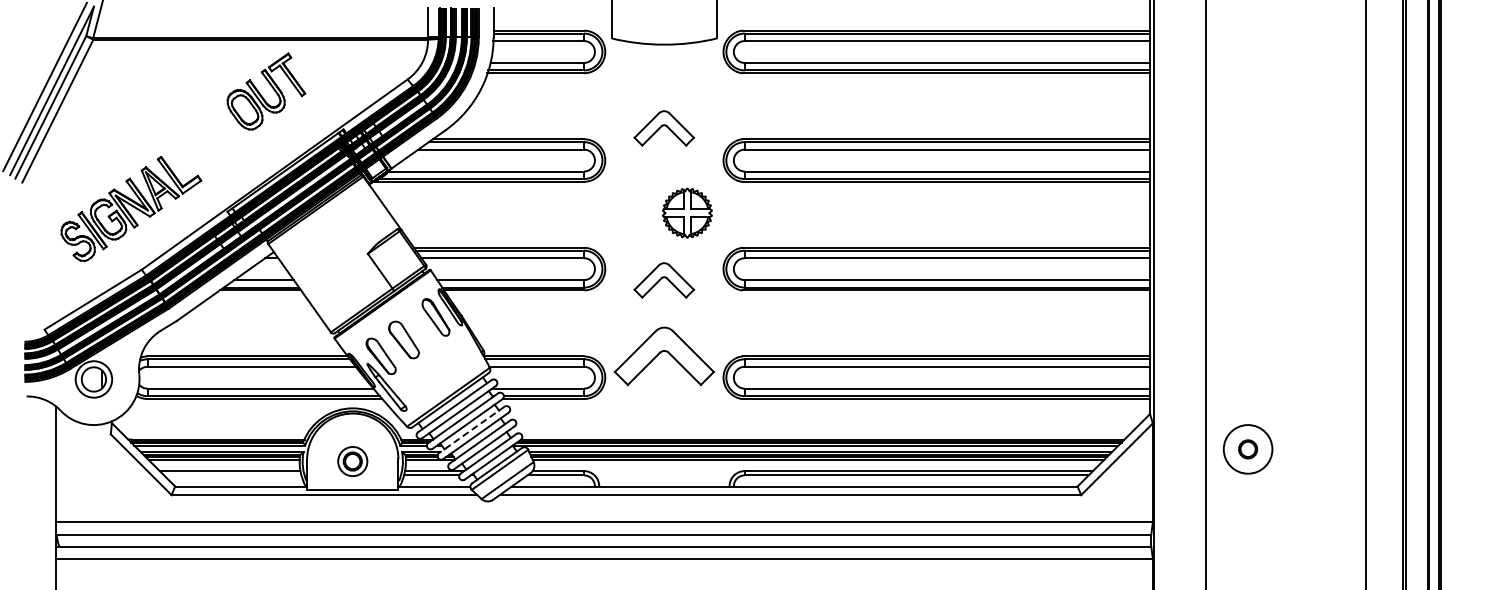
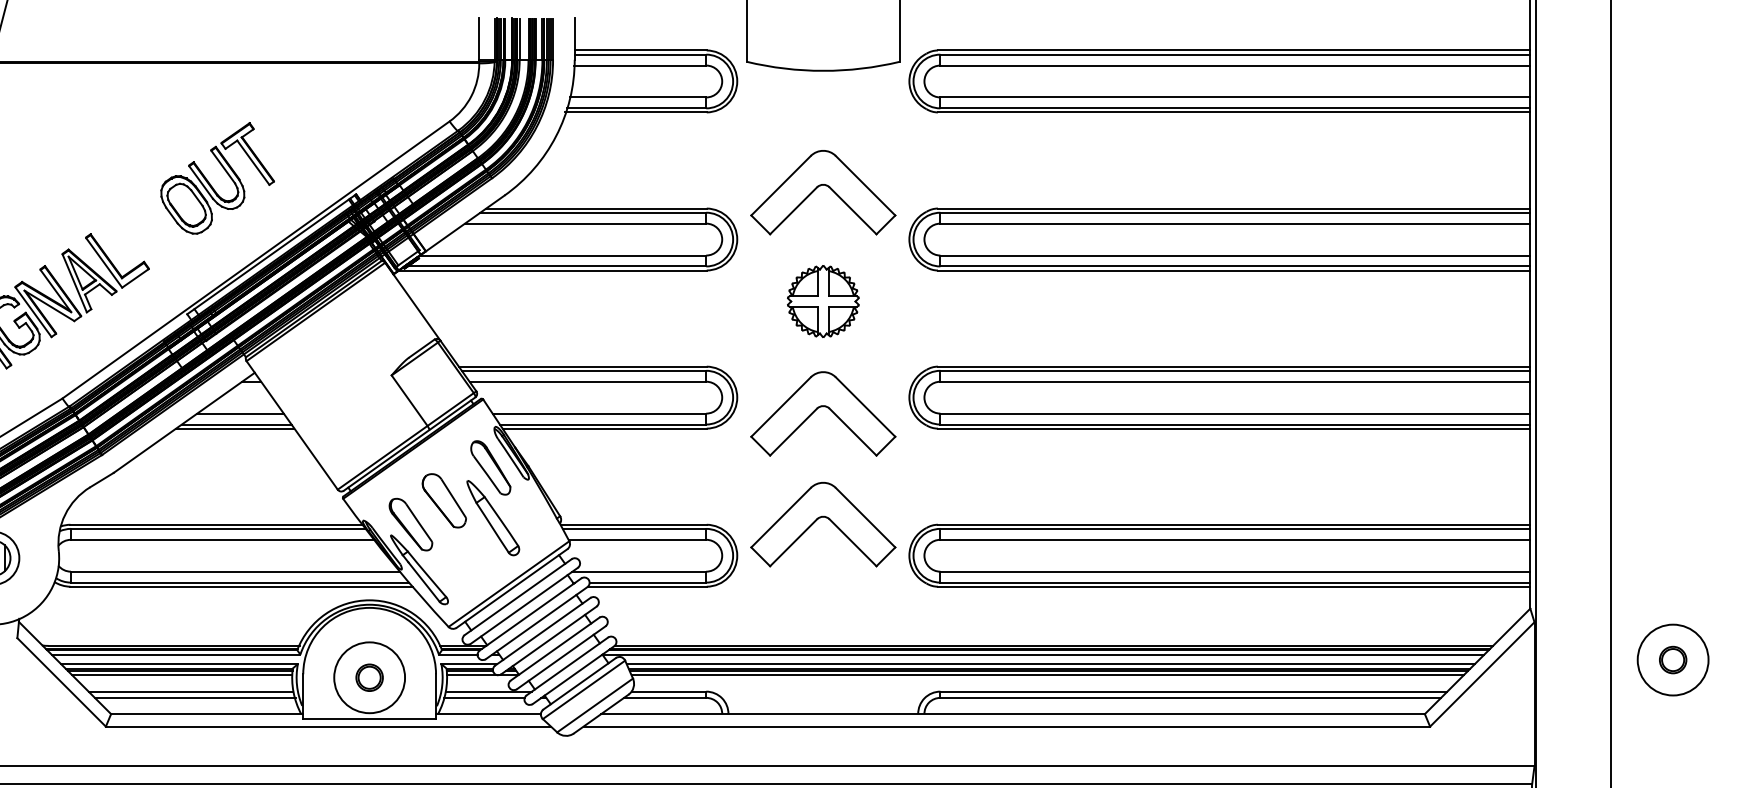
part: (266, 91) -> (217, 178), moved
part: (663, 128) -> (822, 192), size x1.67
part: (687, 212) -> (823, 300), moved
part: (663, 280) -> (822, 414), size x1.67
part: (437, 351) -> (492, 517), added
line: (471, 430) -> (542, 632), dashed -> solid
circle: (352, 461) -> (369, 677), size x1.67
line: (232, 475) -> (194, 698), added

